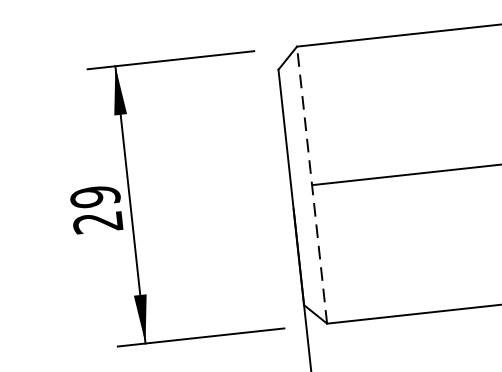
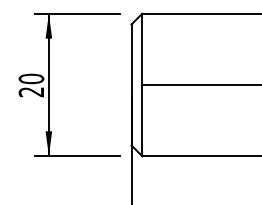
line: (312, 184) -> (142, 84), dashed -> solid
text: (95, 195) -> (31, 78), 29 -> 20

